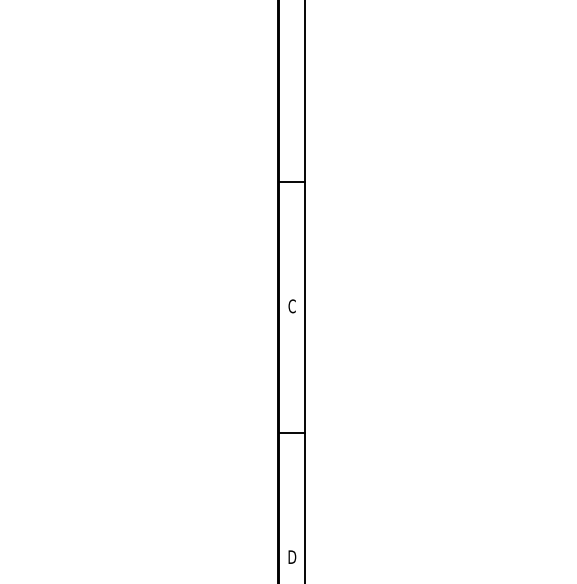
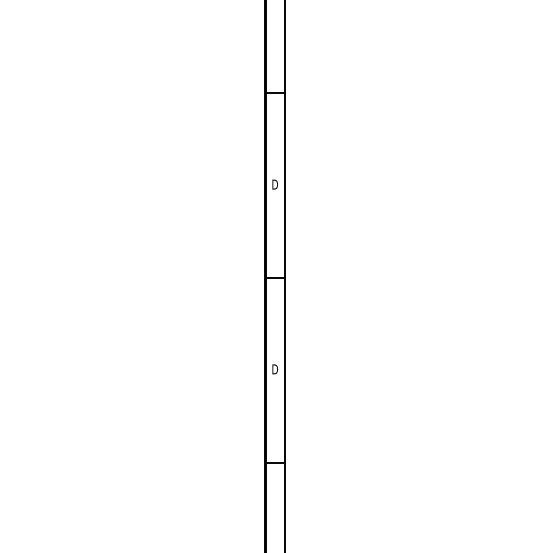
text: (291, 306) -> (274, 184), C -> D

